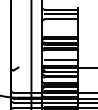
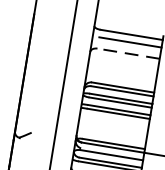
line: (61, 19) -> (128, 53), solid -> dashed
line: (61, 60) -> (115, 133), removed

